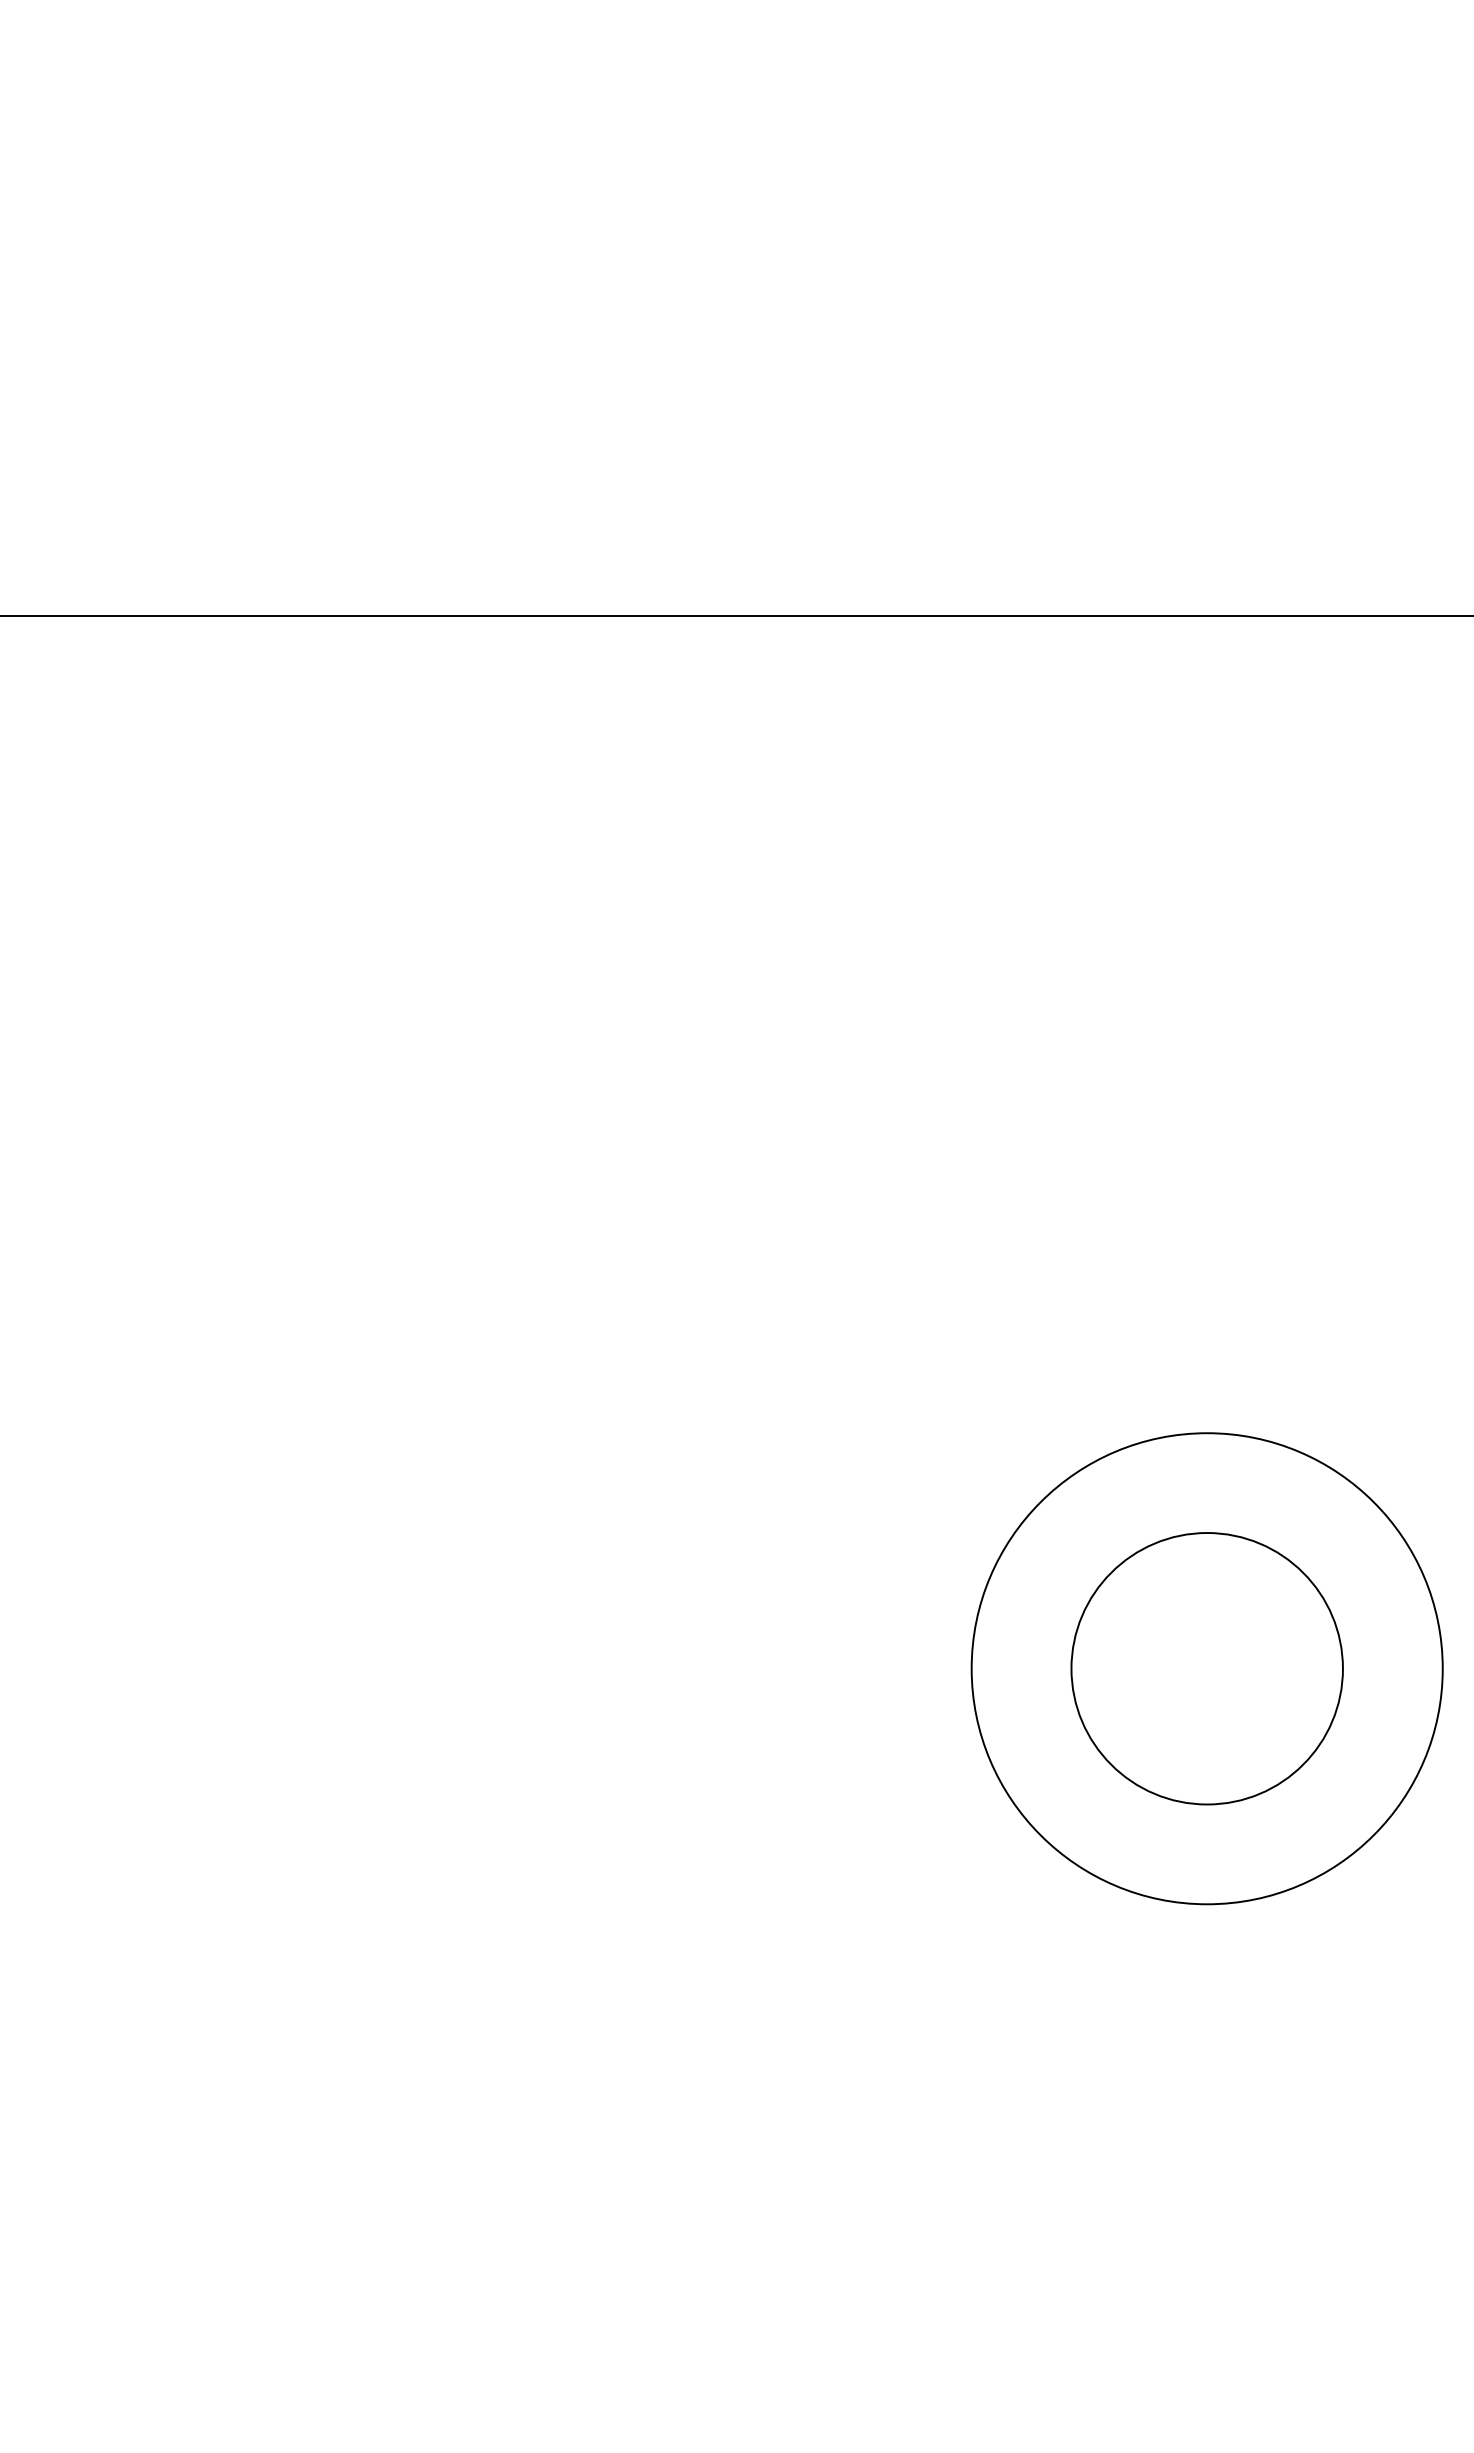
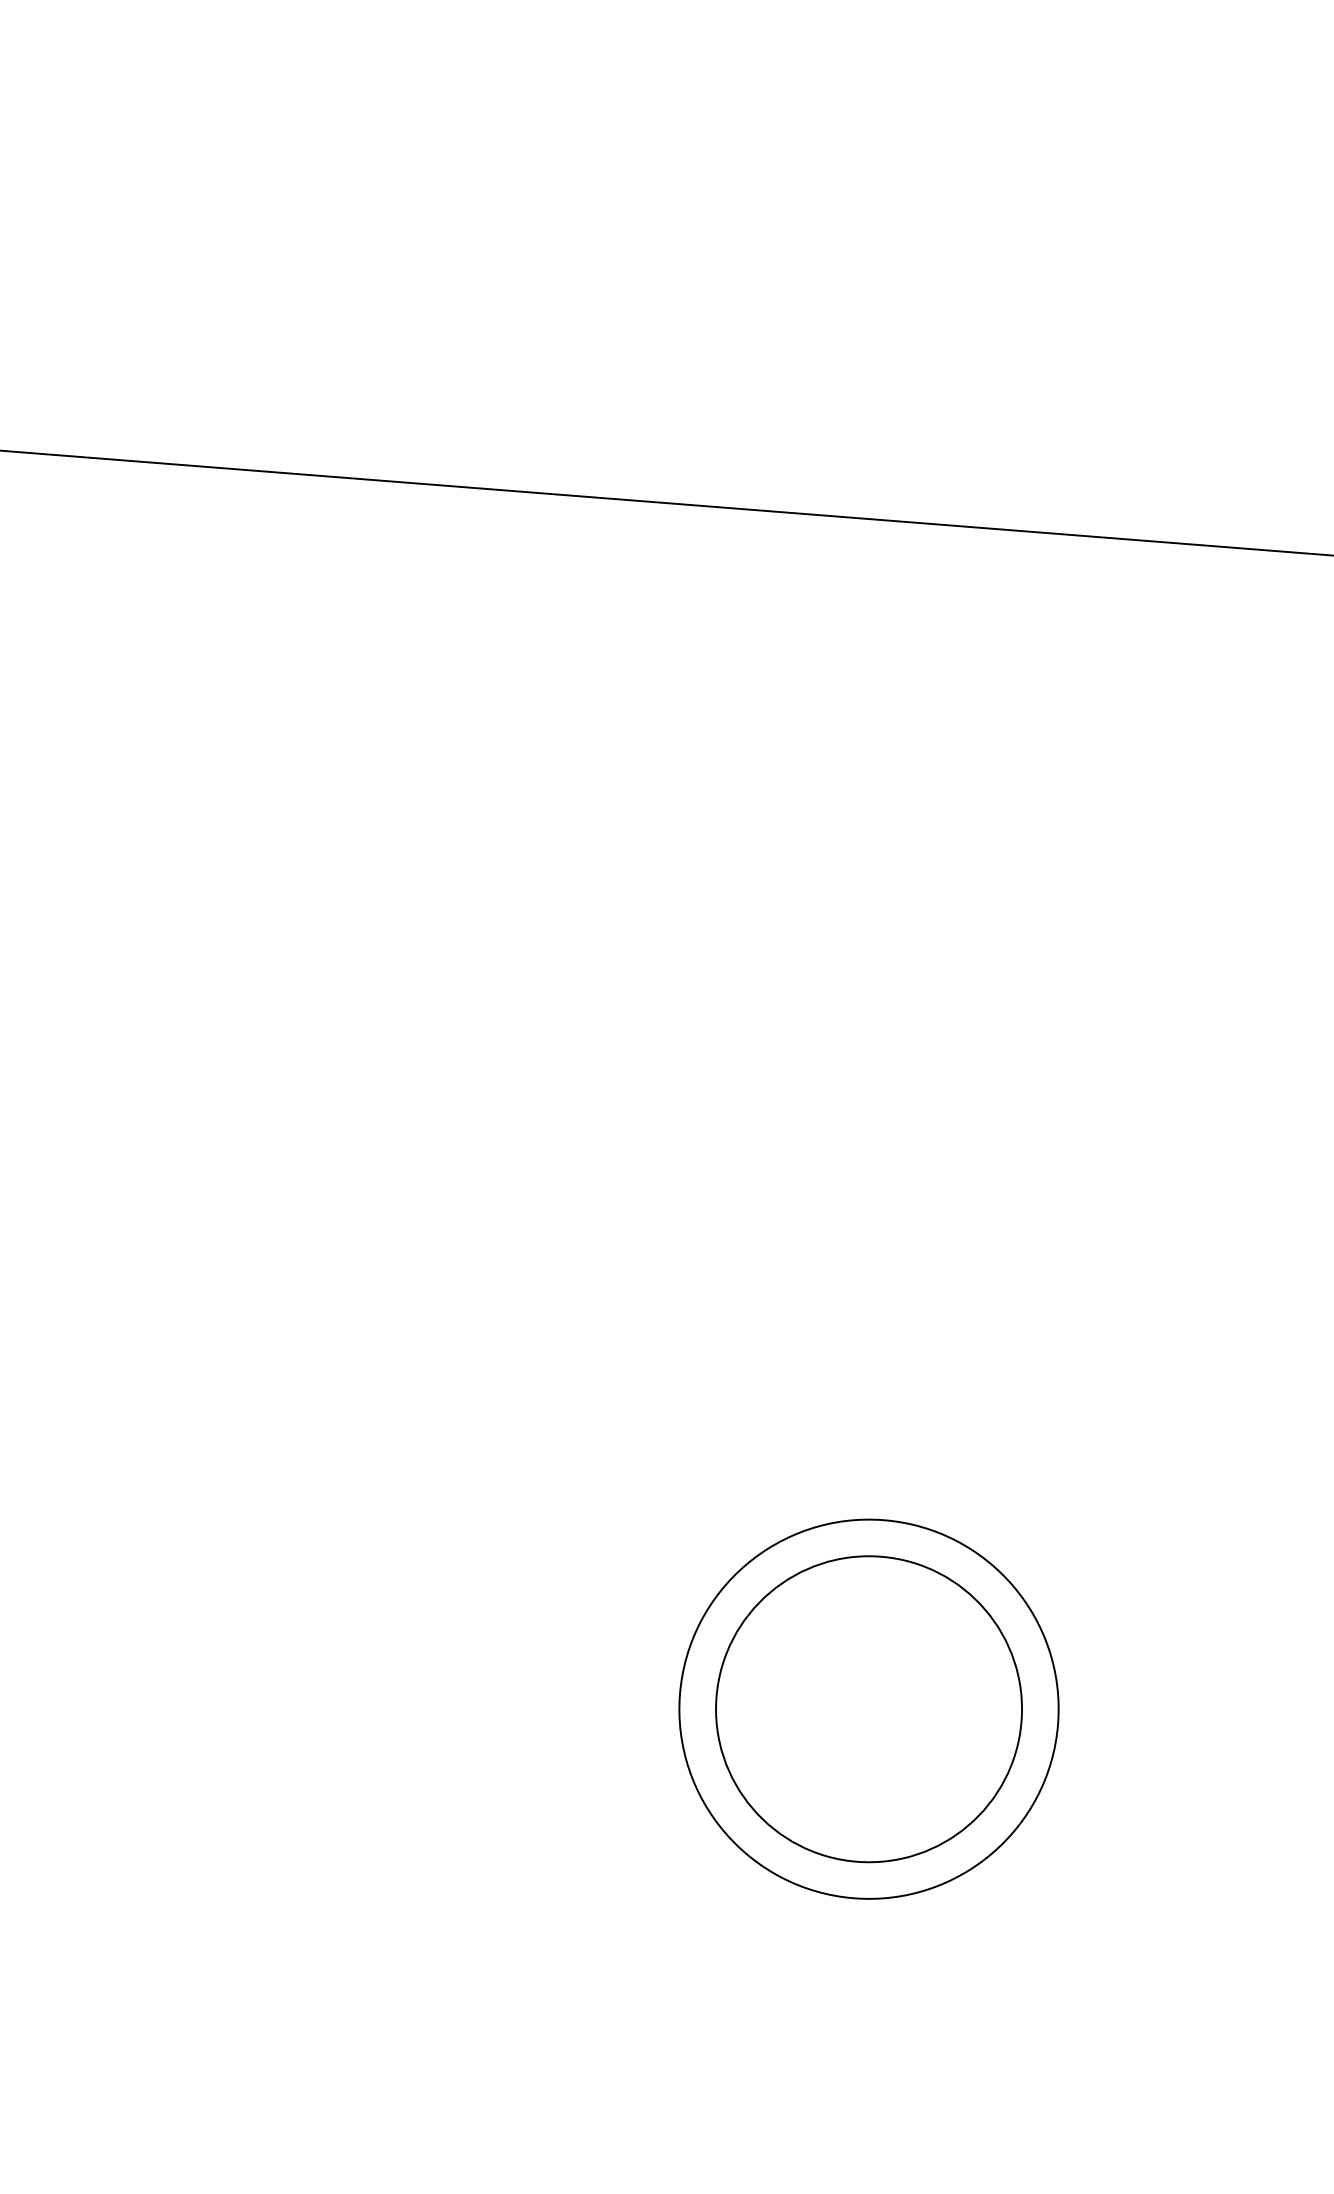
circle: (1206, 1668) -> (868, 1708), size x0.71

